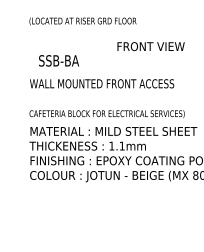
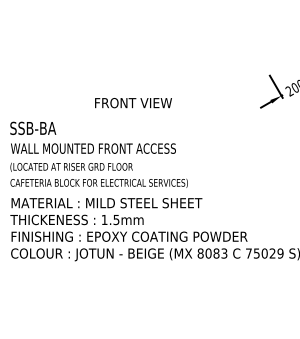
text: (82, 20) -> (71, 166), moved
text: (151, 46) -> (133, 103), moved
text: (59, 60) -> (33, 127), moved
text: (122, 146) -> (116, 220), 1.1mm -> 1.5mm

